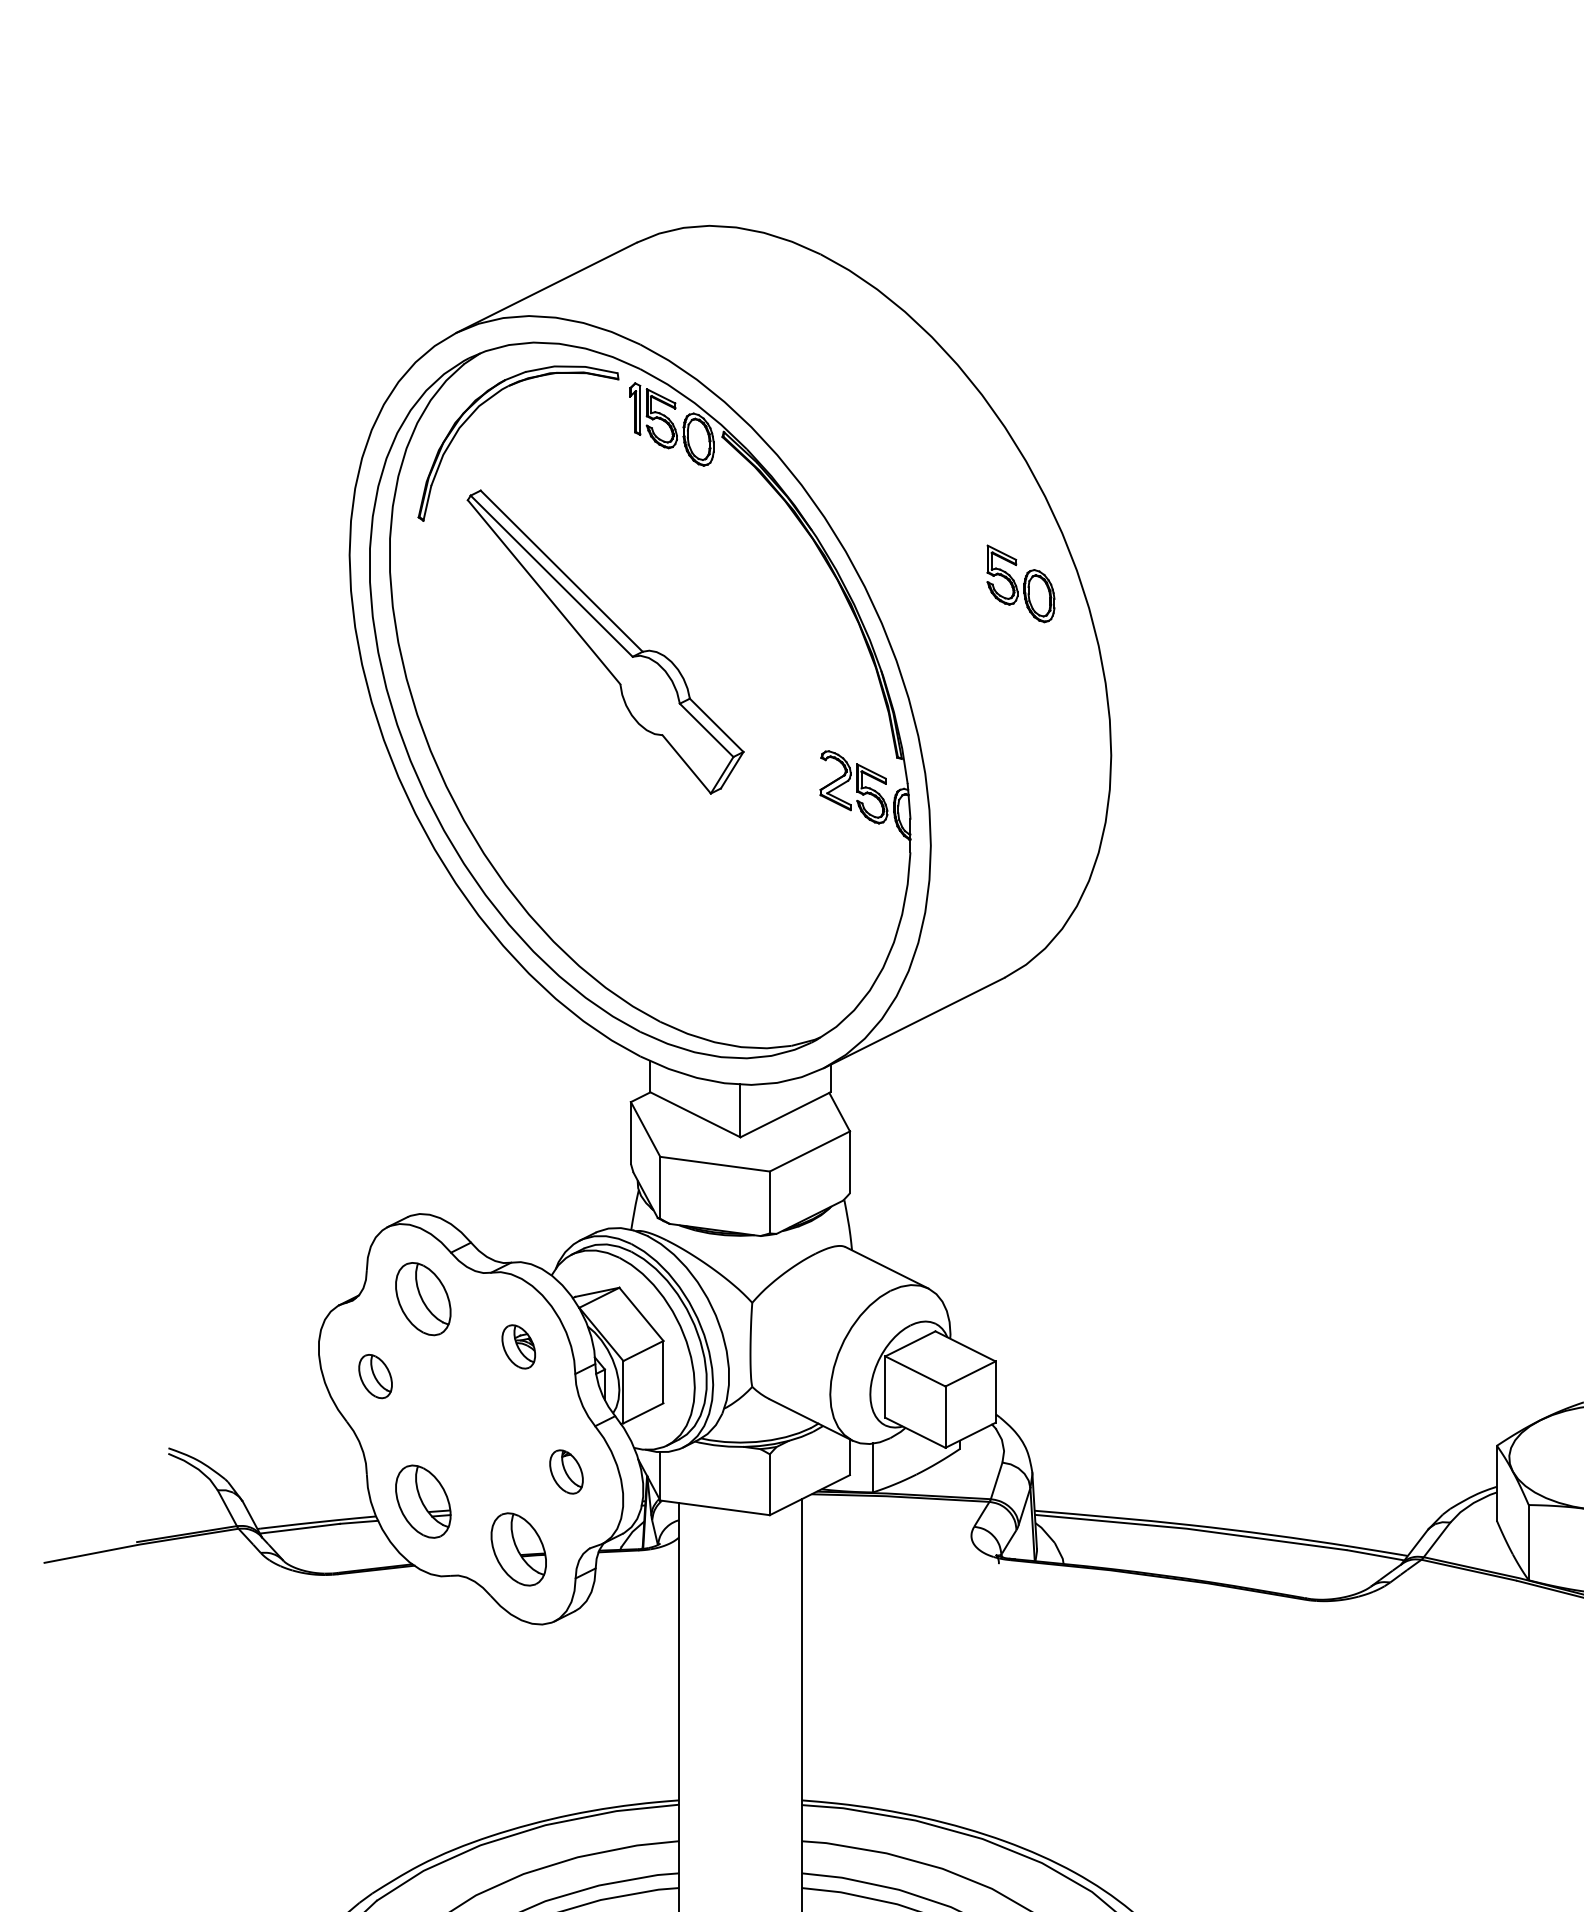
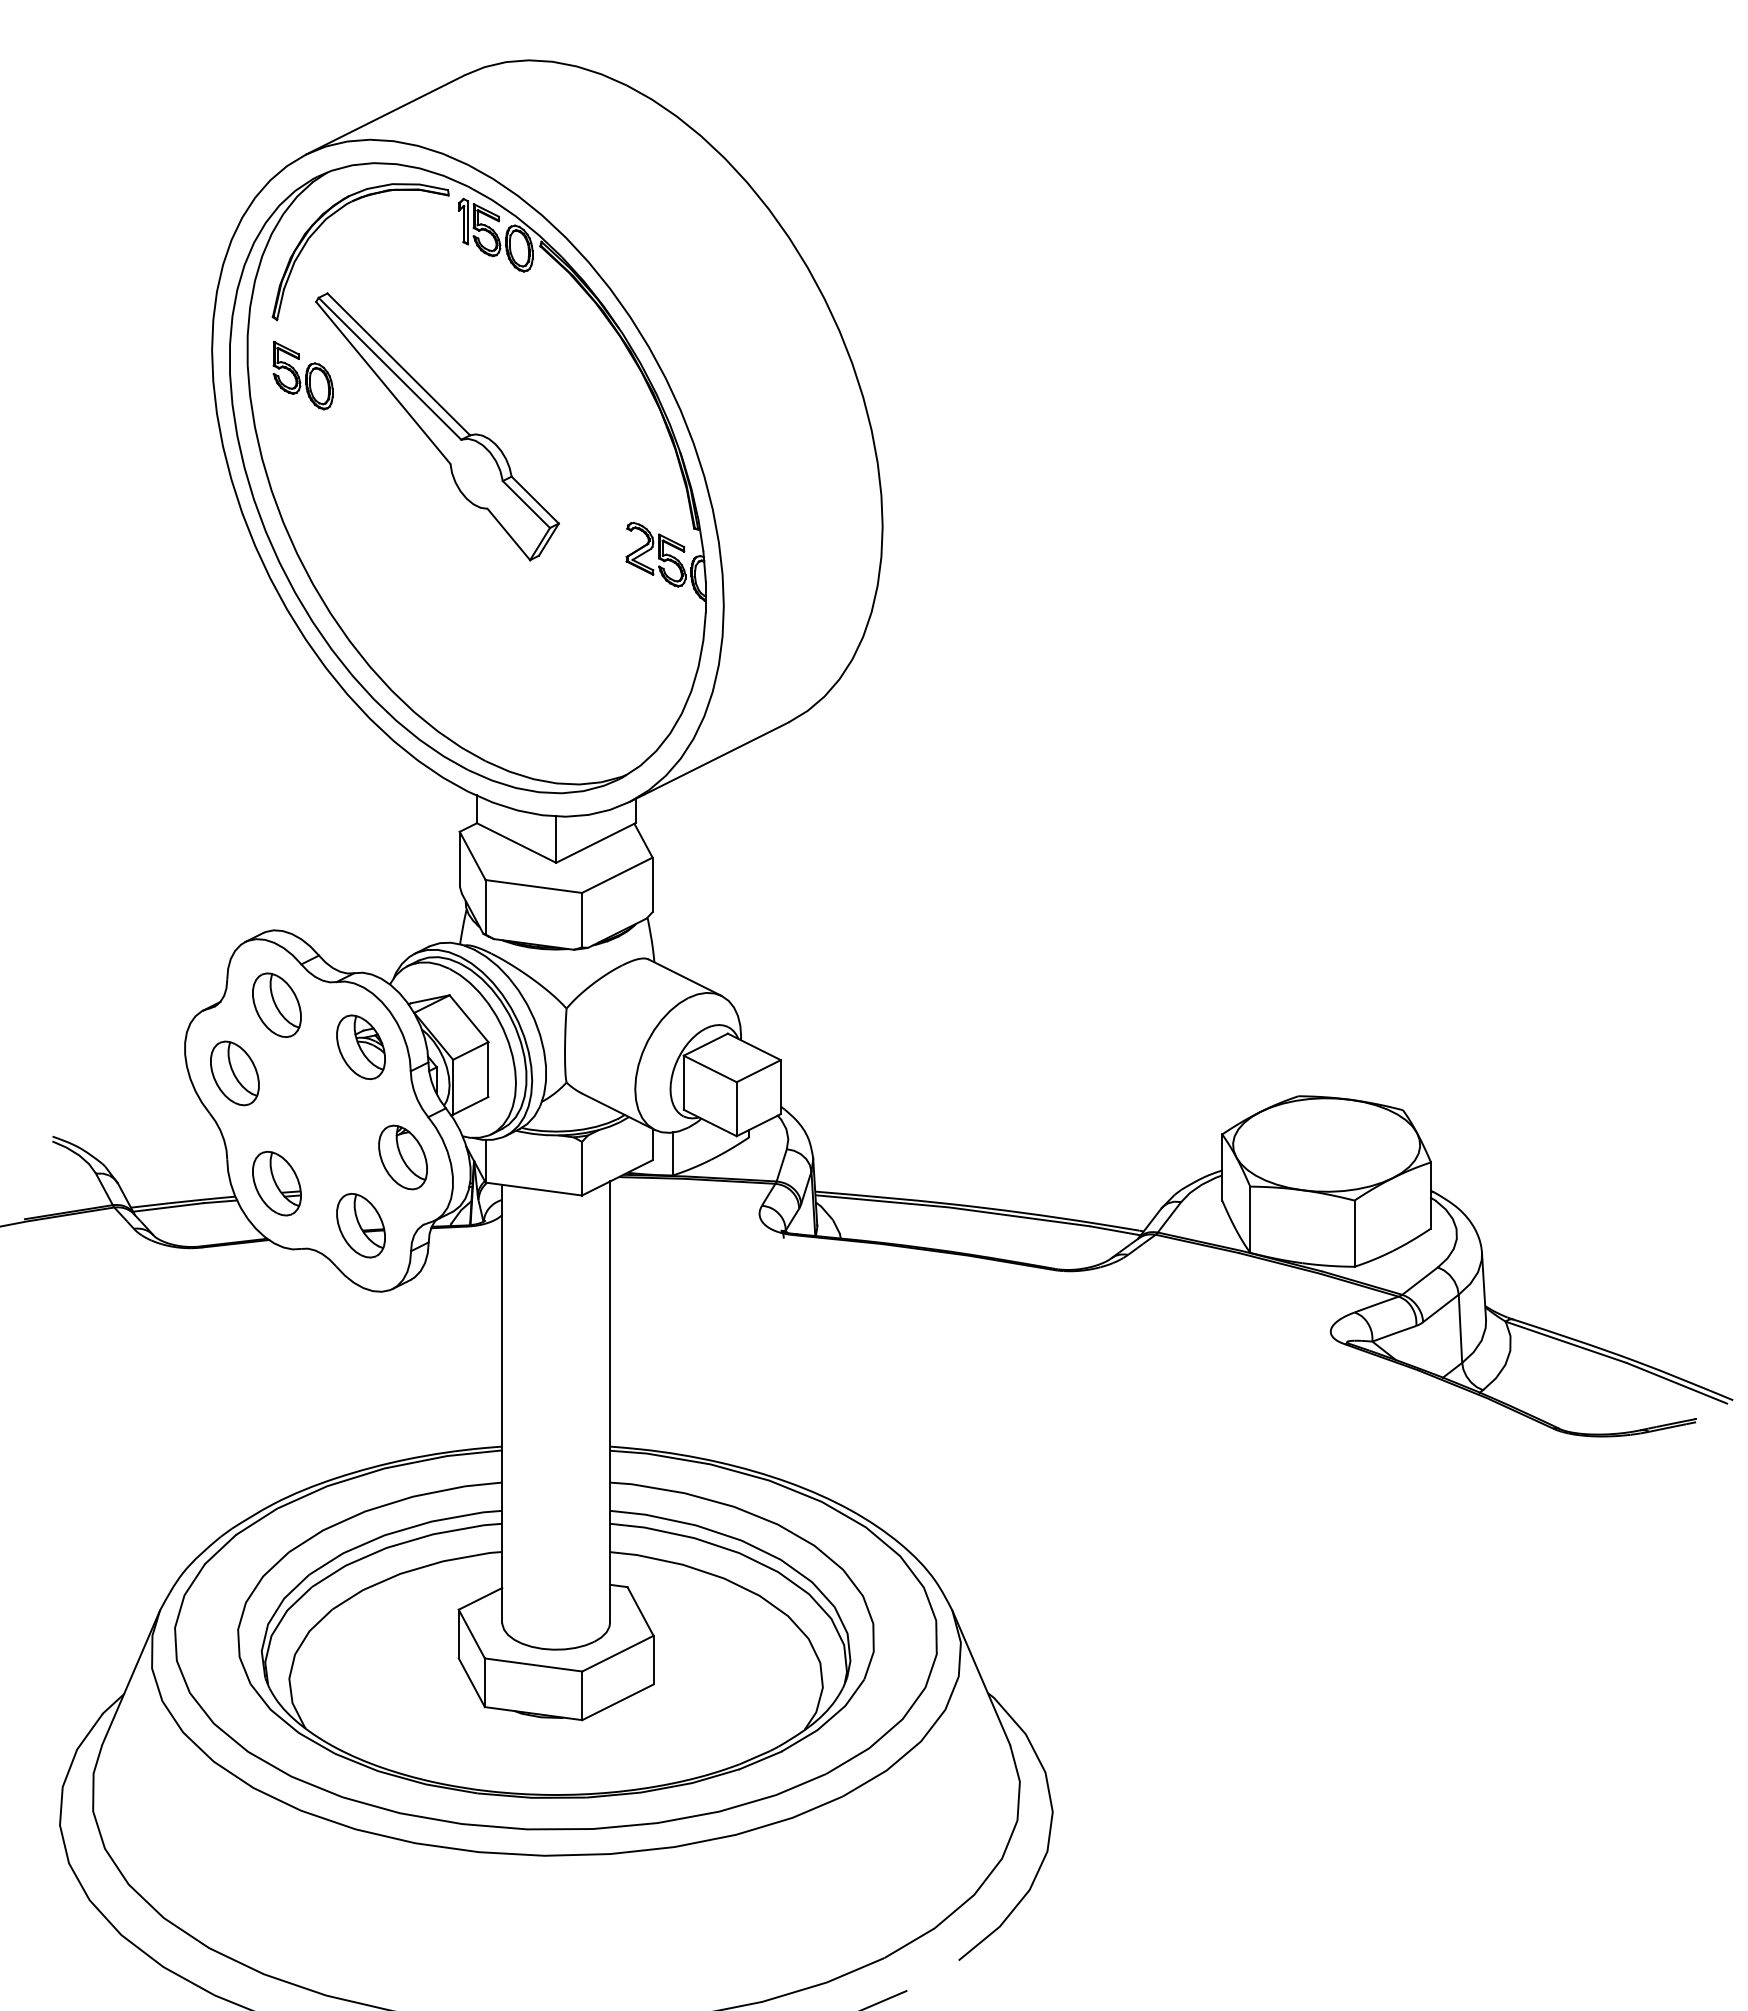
part: (1020, 583) -> (302, 375), moved
part: (518, 1347) -> (360, 1047), size x1.67
part: (375, 1376) -> (234, 1073), size x1.67
part: (565, 1471) -> (402, 1157), size x1.67

